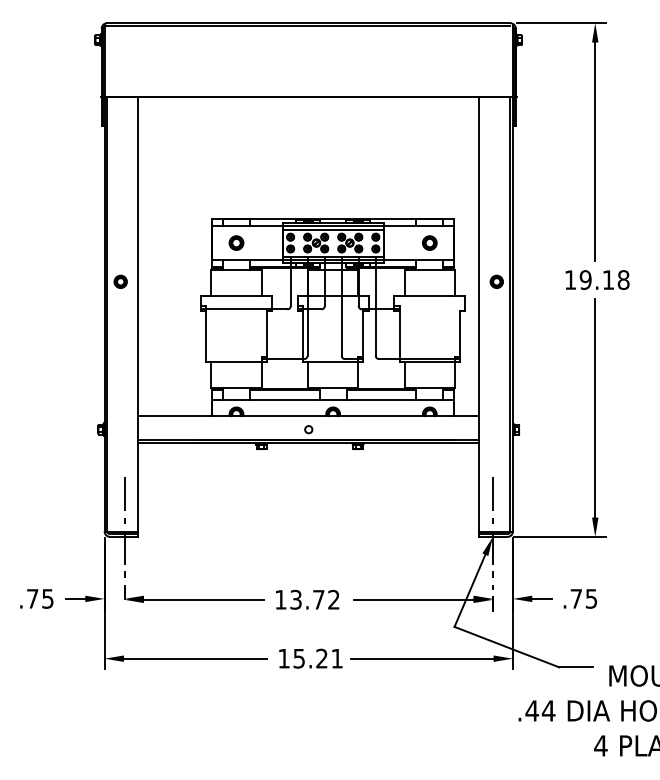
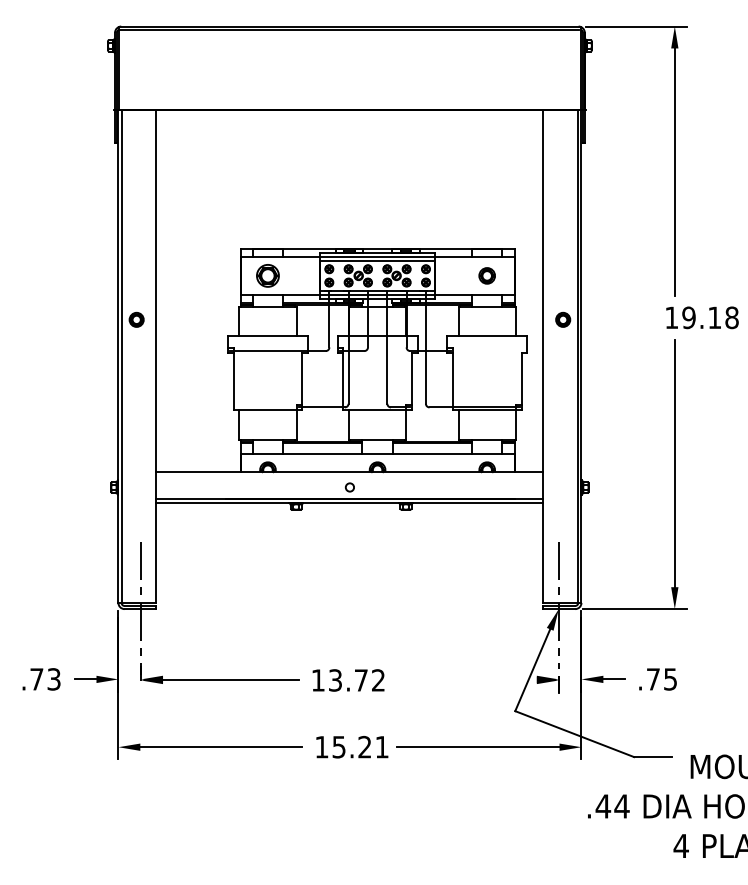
part: (236, 242) -> (267, 275), size x1.4
text: (597, 279) -> (702, 317), moved
text: (48, 598) -> (54, 678), .75 -> .73
line: (413, 599) -> (468, 680), removed

